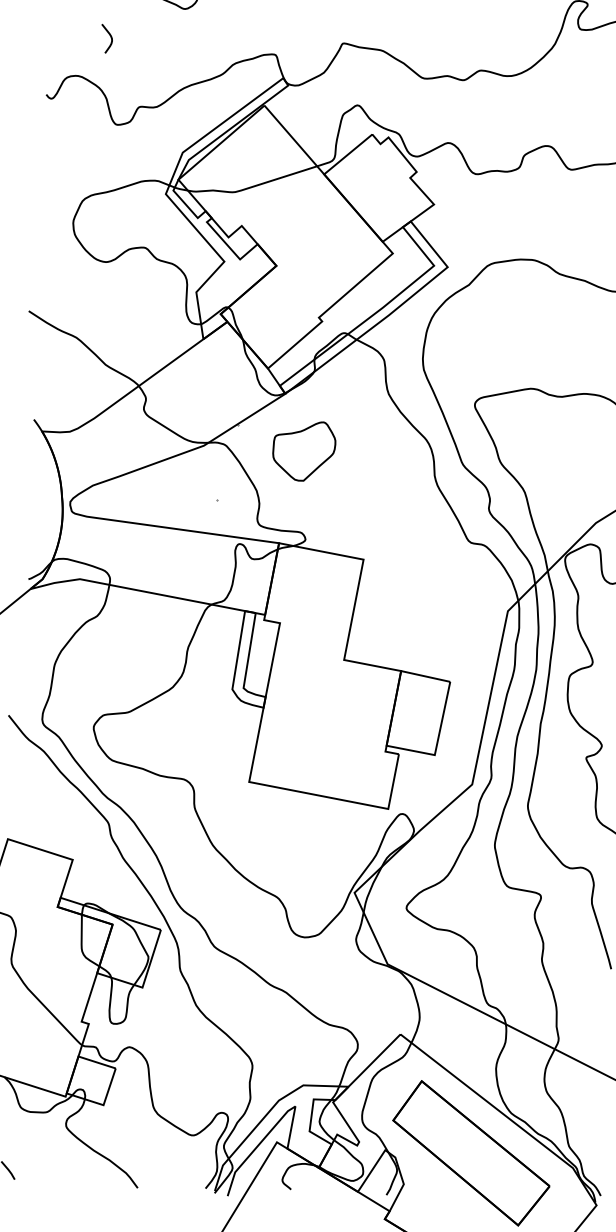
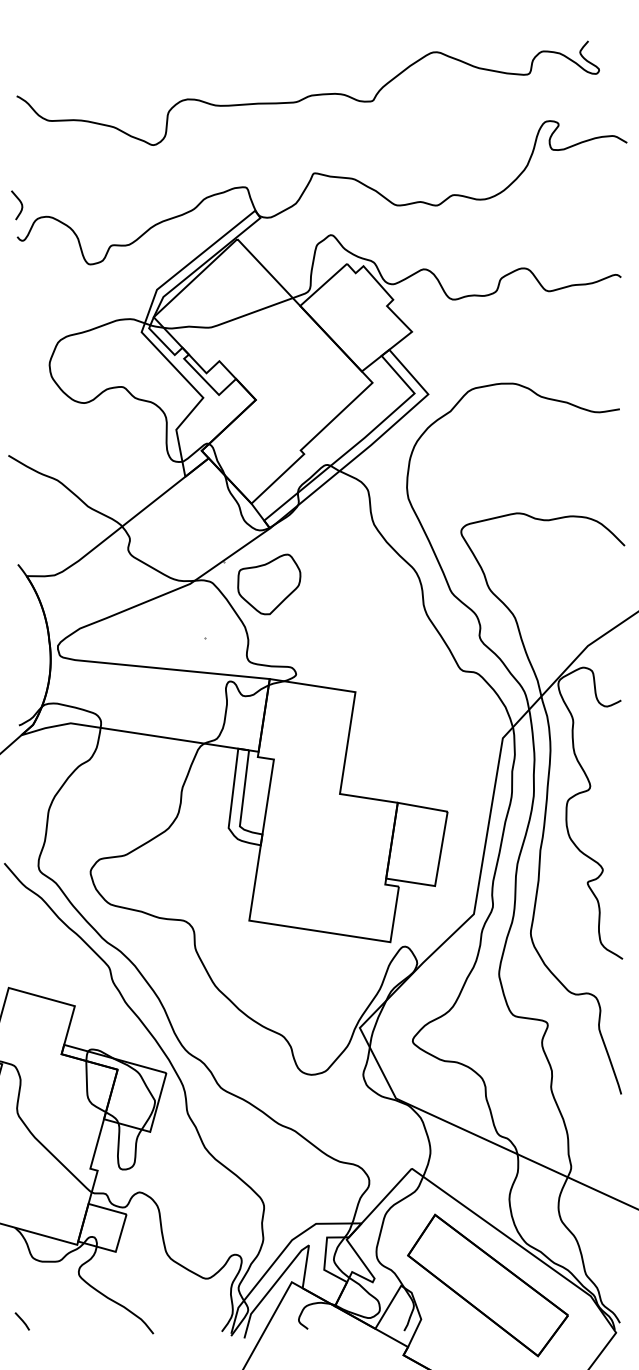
curve: (110, 37) -> (20, 203), moved
part: (304, 451) -> (269, 584), moved

